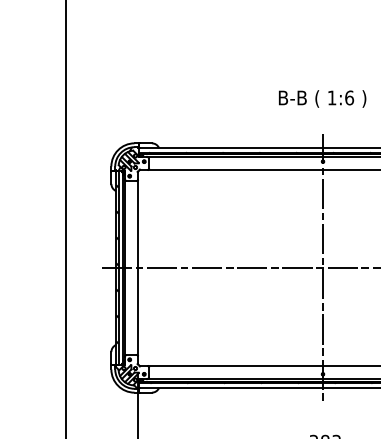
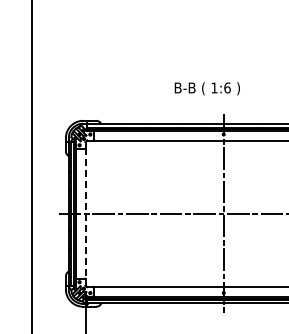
text: (321, 98) -> (206, 88), moved
line: (137, 267) -> (85, 213), solid -> dashed

